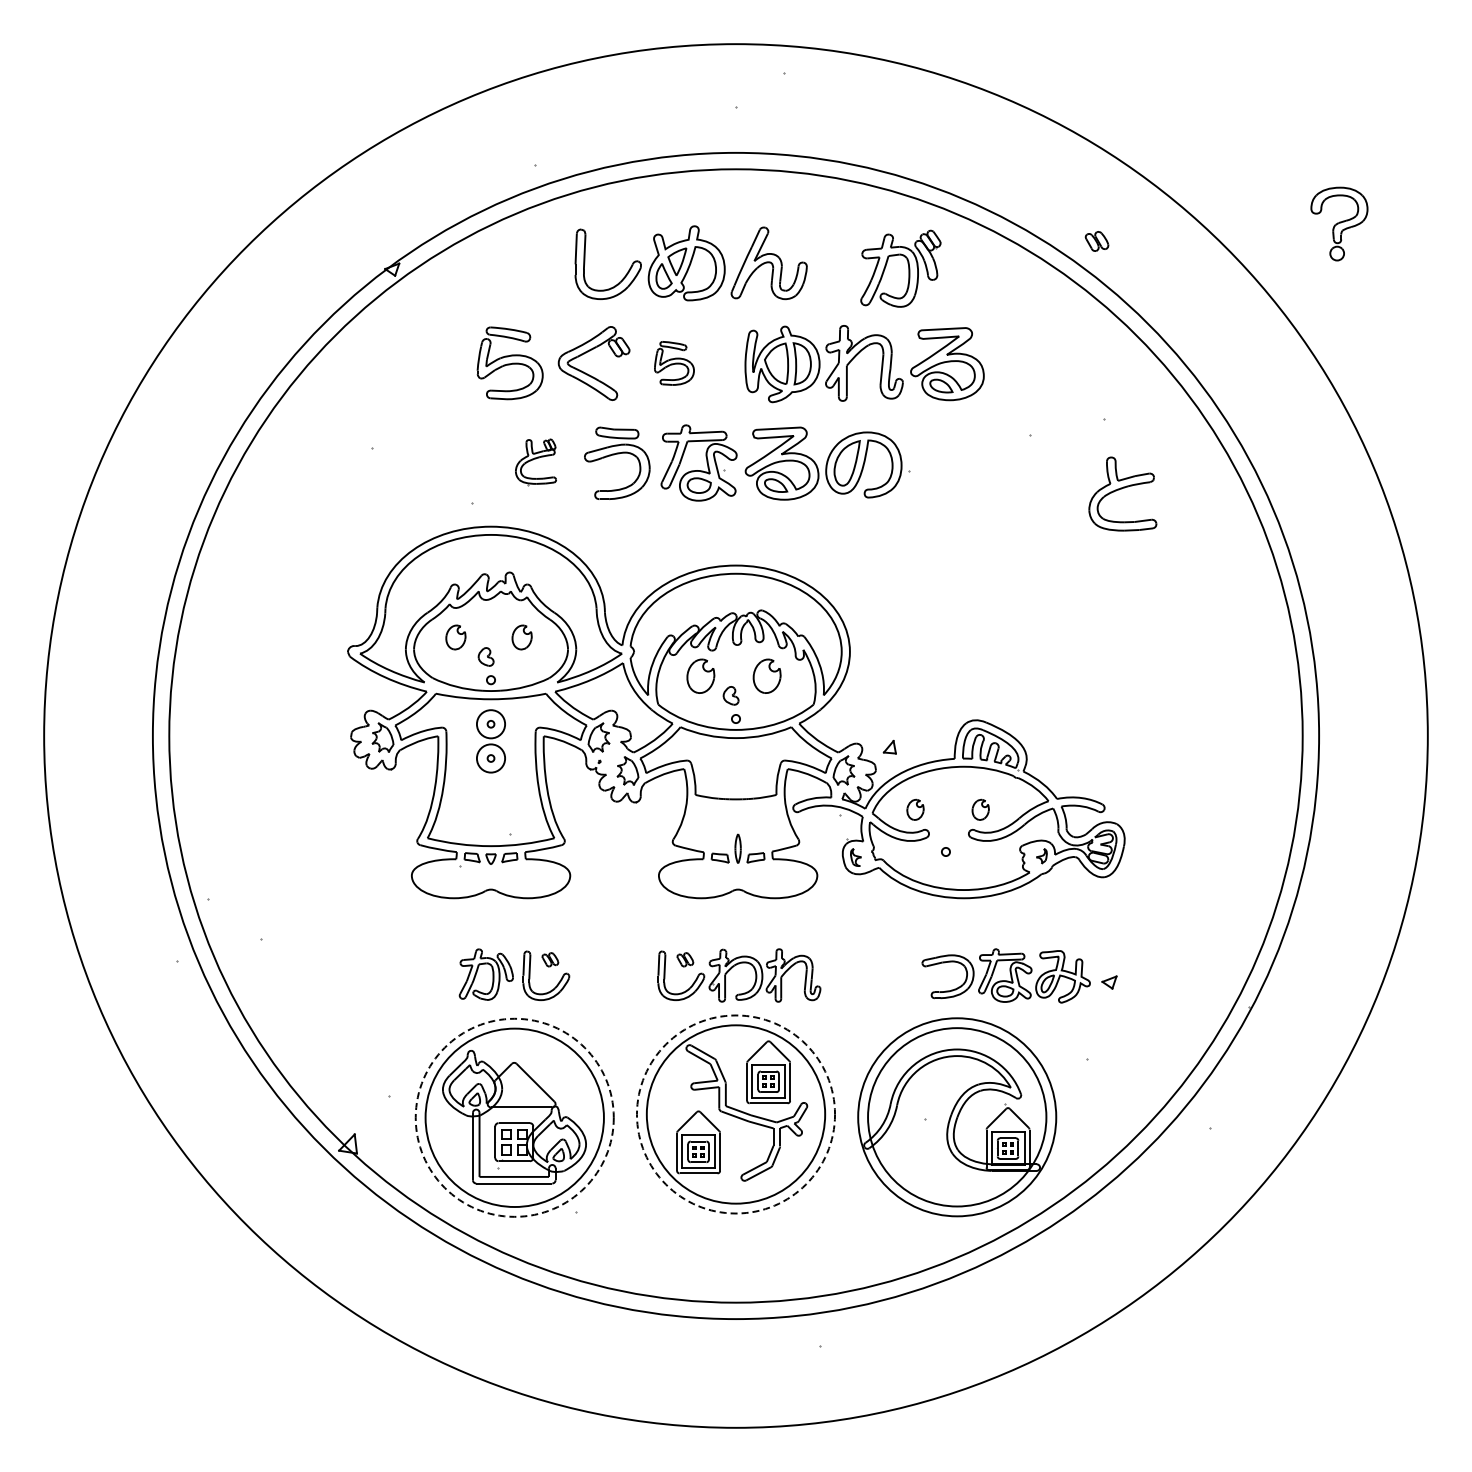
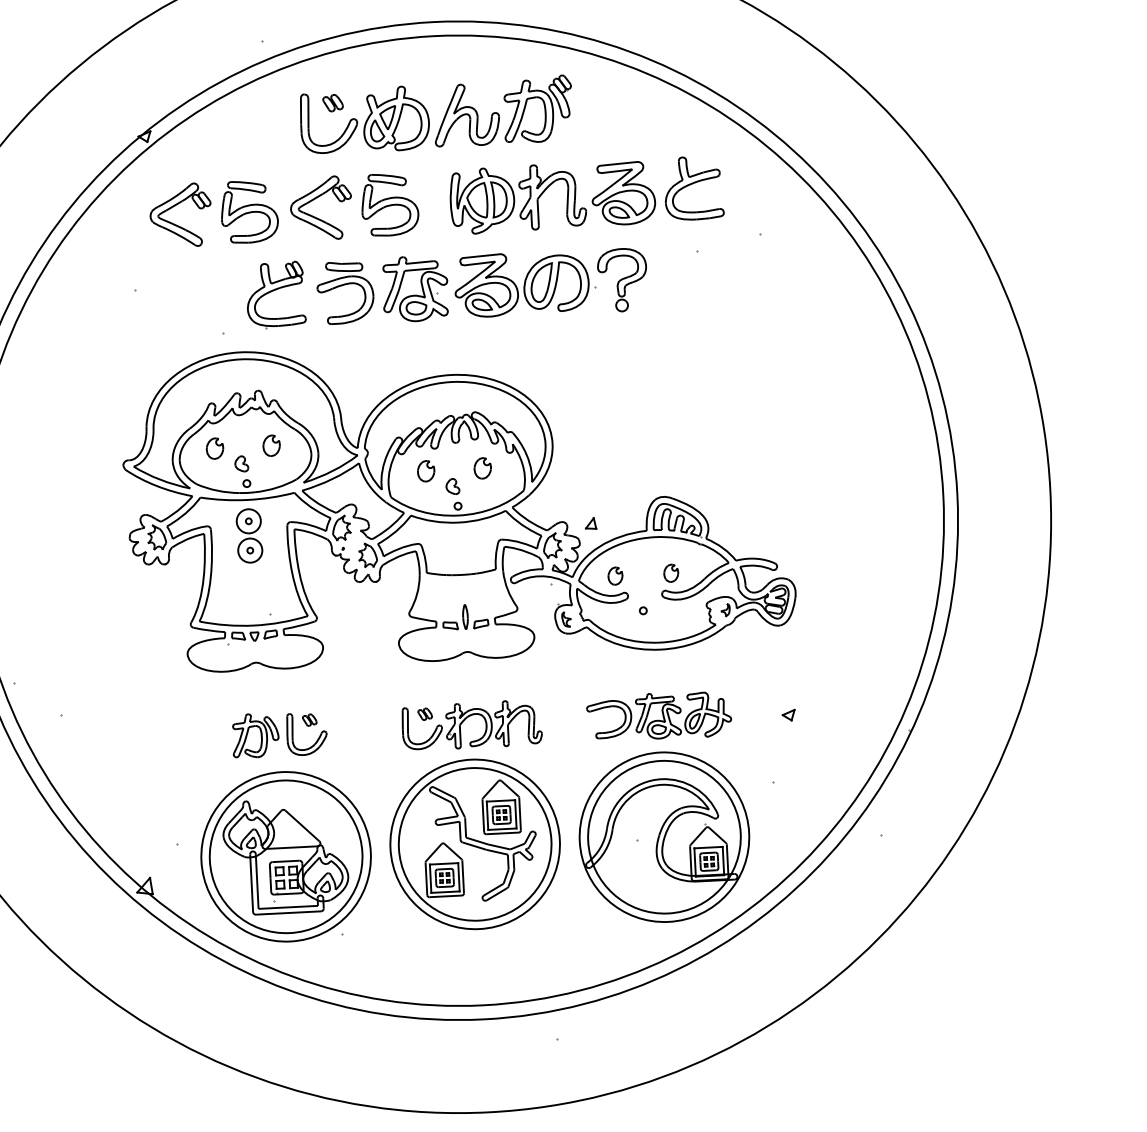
part: (1339, 223) -> (622, 279), moved
part: (1096, 241) -> (332, 103), moved
part: (908, 268) -> (544, 108), moved
part: (674, 363) -> (390, 204), size x1.67
part: (423, 373) -> (175, 224), added
part: (535, 462) -> (275, 295), size x1.67
part: (1122, 493) -> (693, 187), moved
part: (700, 676) -> (425, 471), size x0.71
part: (766, 676) -> (482, 468), size x0.71
part: (1005, 975) -> (658, 715), moved
circle: (735, 1114) -> (474, 844), dashed -> solid
circle: (514, 1117) -> (285, 856), dashed -> solid

